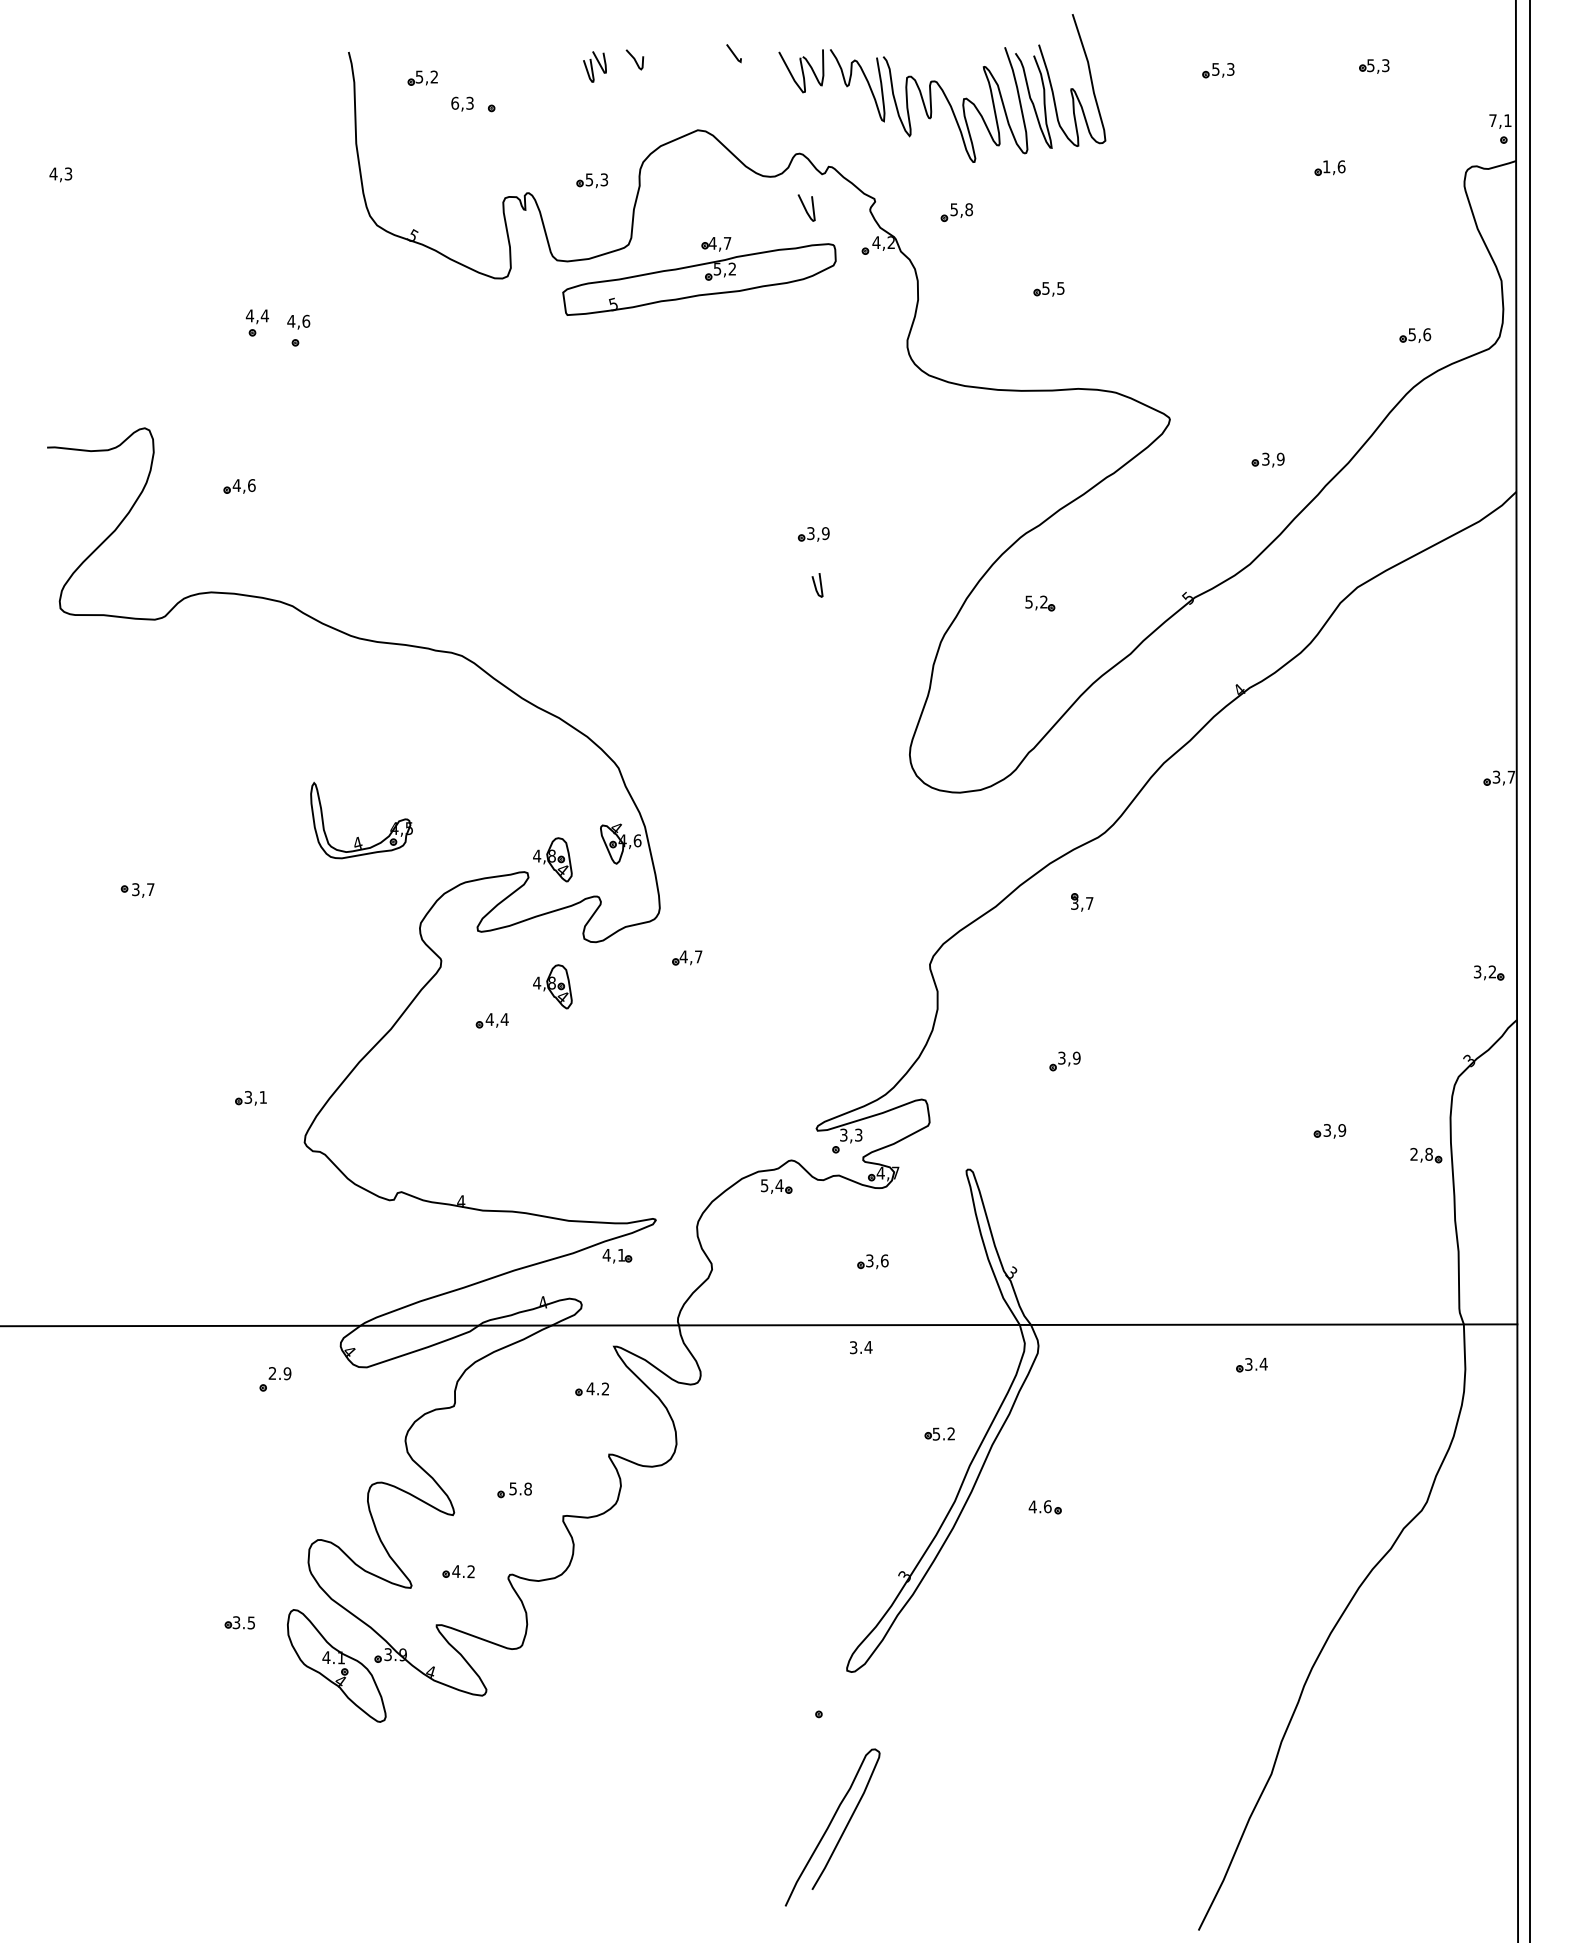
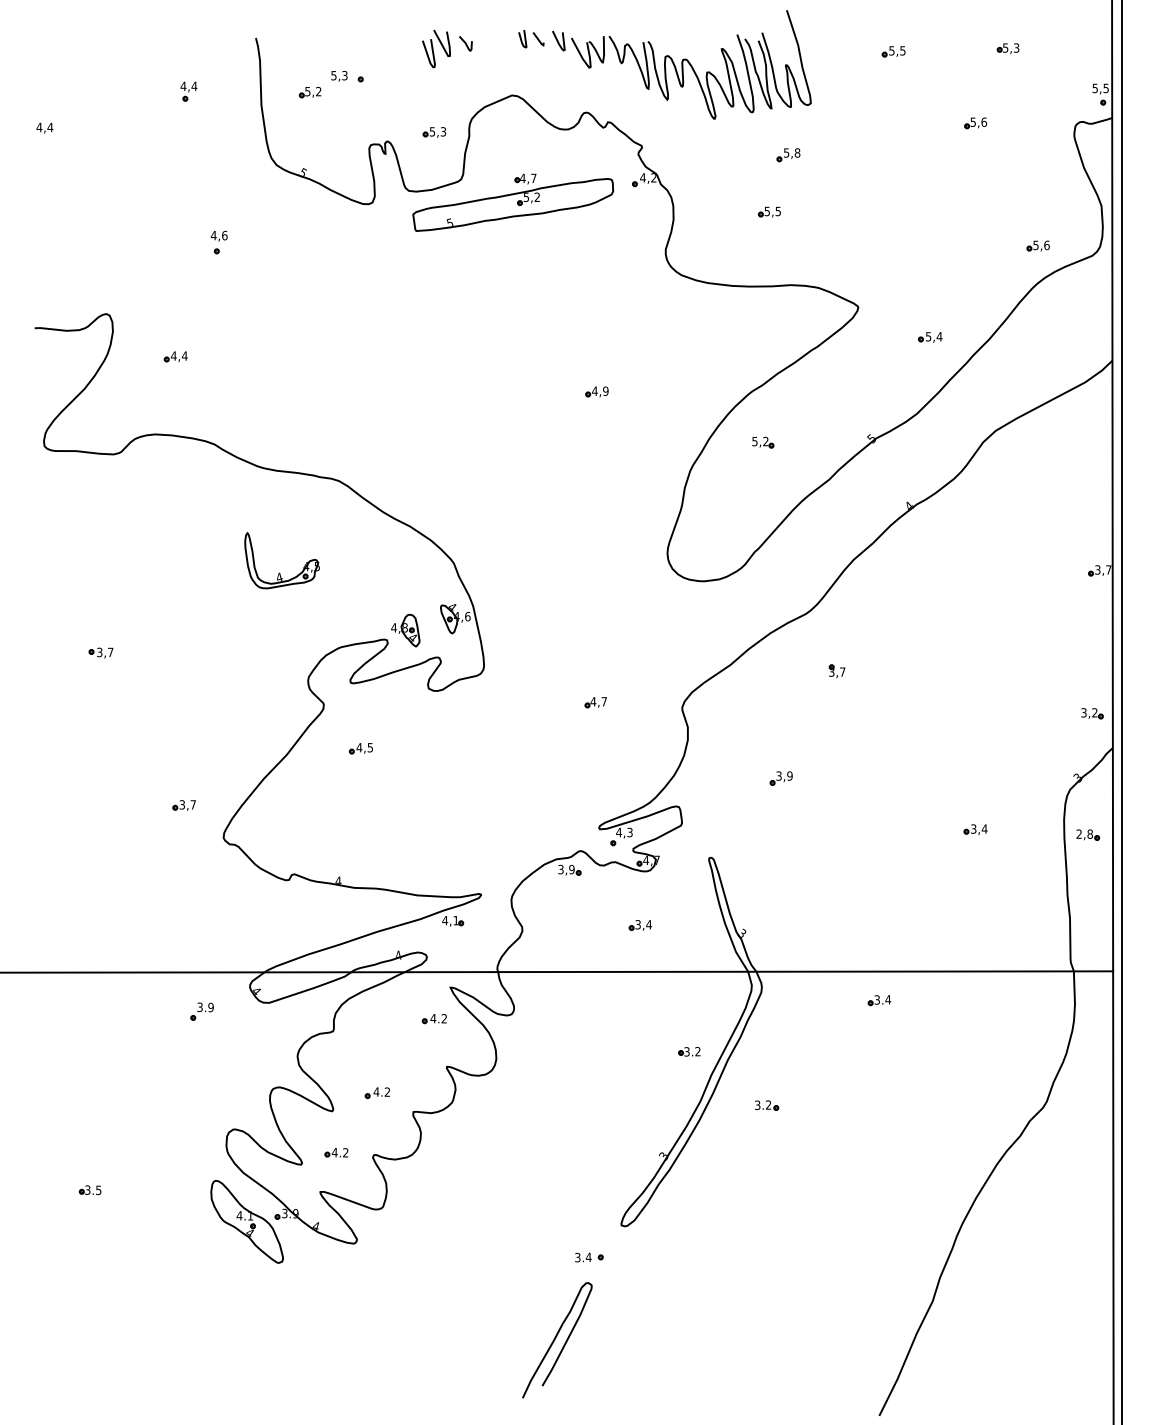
part: (594, 66) -> (436, 48), size x1.67
text: (1230, 68) -> (902, 50), 5,3 -> 5,5
part: (422, 77) -> (310, 91), moved
text: (455, 102) -> (334, 75), 6,3 -> 5,3
text: (1500, 120) -> (1100, 88), 7,1 -> 5,5
text: (1326, 166) -> (973, 122), 1,6 -> 5,6
text: (68, 173) -> (50, 127), 4,3 -> 4,4
curve: (805, 207) -> (557, 40), moved
part: (956, 212) -> (788, 155), moved
part: (256, 322) -> (188, 91), moved
text: (1273, 458) -> (934, 336), 3,9 -> 5,4
text: (251, 485) -> (184, 356), 4,6 -> 4,4
text: (810, 533) -> (594, 391), 3,9 -> 4,9
curve: (816, 586) -> (522, 39), moved
part: (358, 836) -> (279, 572), moved
part: (1082, 902) -> (837, 671), moved
part: (687, 957) -> (596, 702), moved
part: (552, 986) -> (405, 723), removed
text: (504, 1019) -> (370, 747), 4,4 -> 4,5
text: (262, 1097) -> (192, 804), 3,1 -> 3,7
text: (1342, 1130) -> (984, 829), 3,9 -> 3,4
text: (843, 1134) -> (618, 832), 3,3 -> 4,3
part: (1426, 1155) -> (1088, 834), moved
text: (772, 1185) -> (566, 869), 5,4 -> 3,9
text: (884, 1260) -> (648, 924), 3,6 -> 3,4
text: (861, 1347) -> (583, 1257), moved
part: (1251, 1364) -> (879, 1000), moved
text: (272, 1373) -> (200, 1007), 2.9 -> 3.9
text: (936, 1433) -> (687, 1051), 5.2 -> 3.2
text: (520, 1488) -> (381, 1091), 5.8 -> 4.2
text: (1039, 1506) -> (762, 1104), 4.6 -> 3.2
part: (239, 1622) -> (89, 1190), moved
curve: (830, 1825) -> (555, 1338), moved

